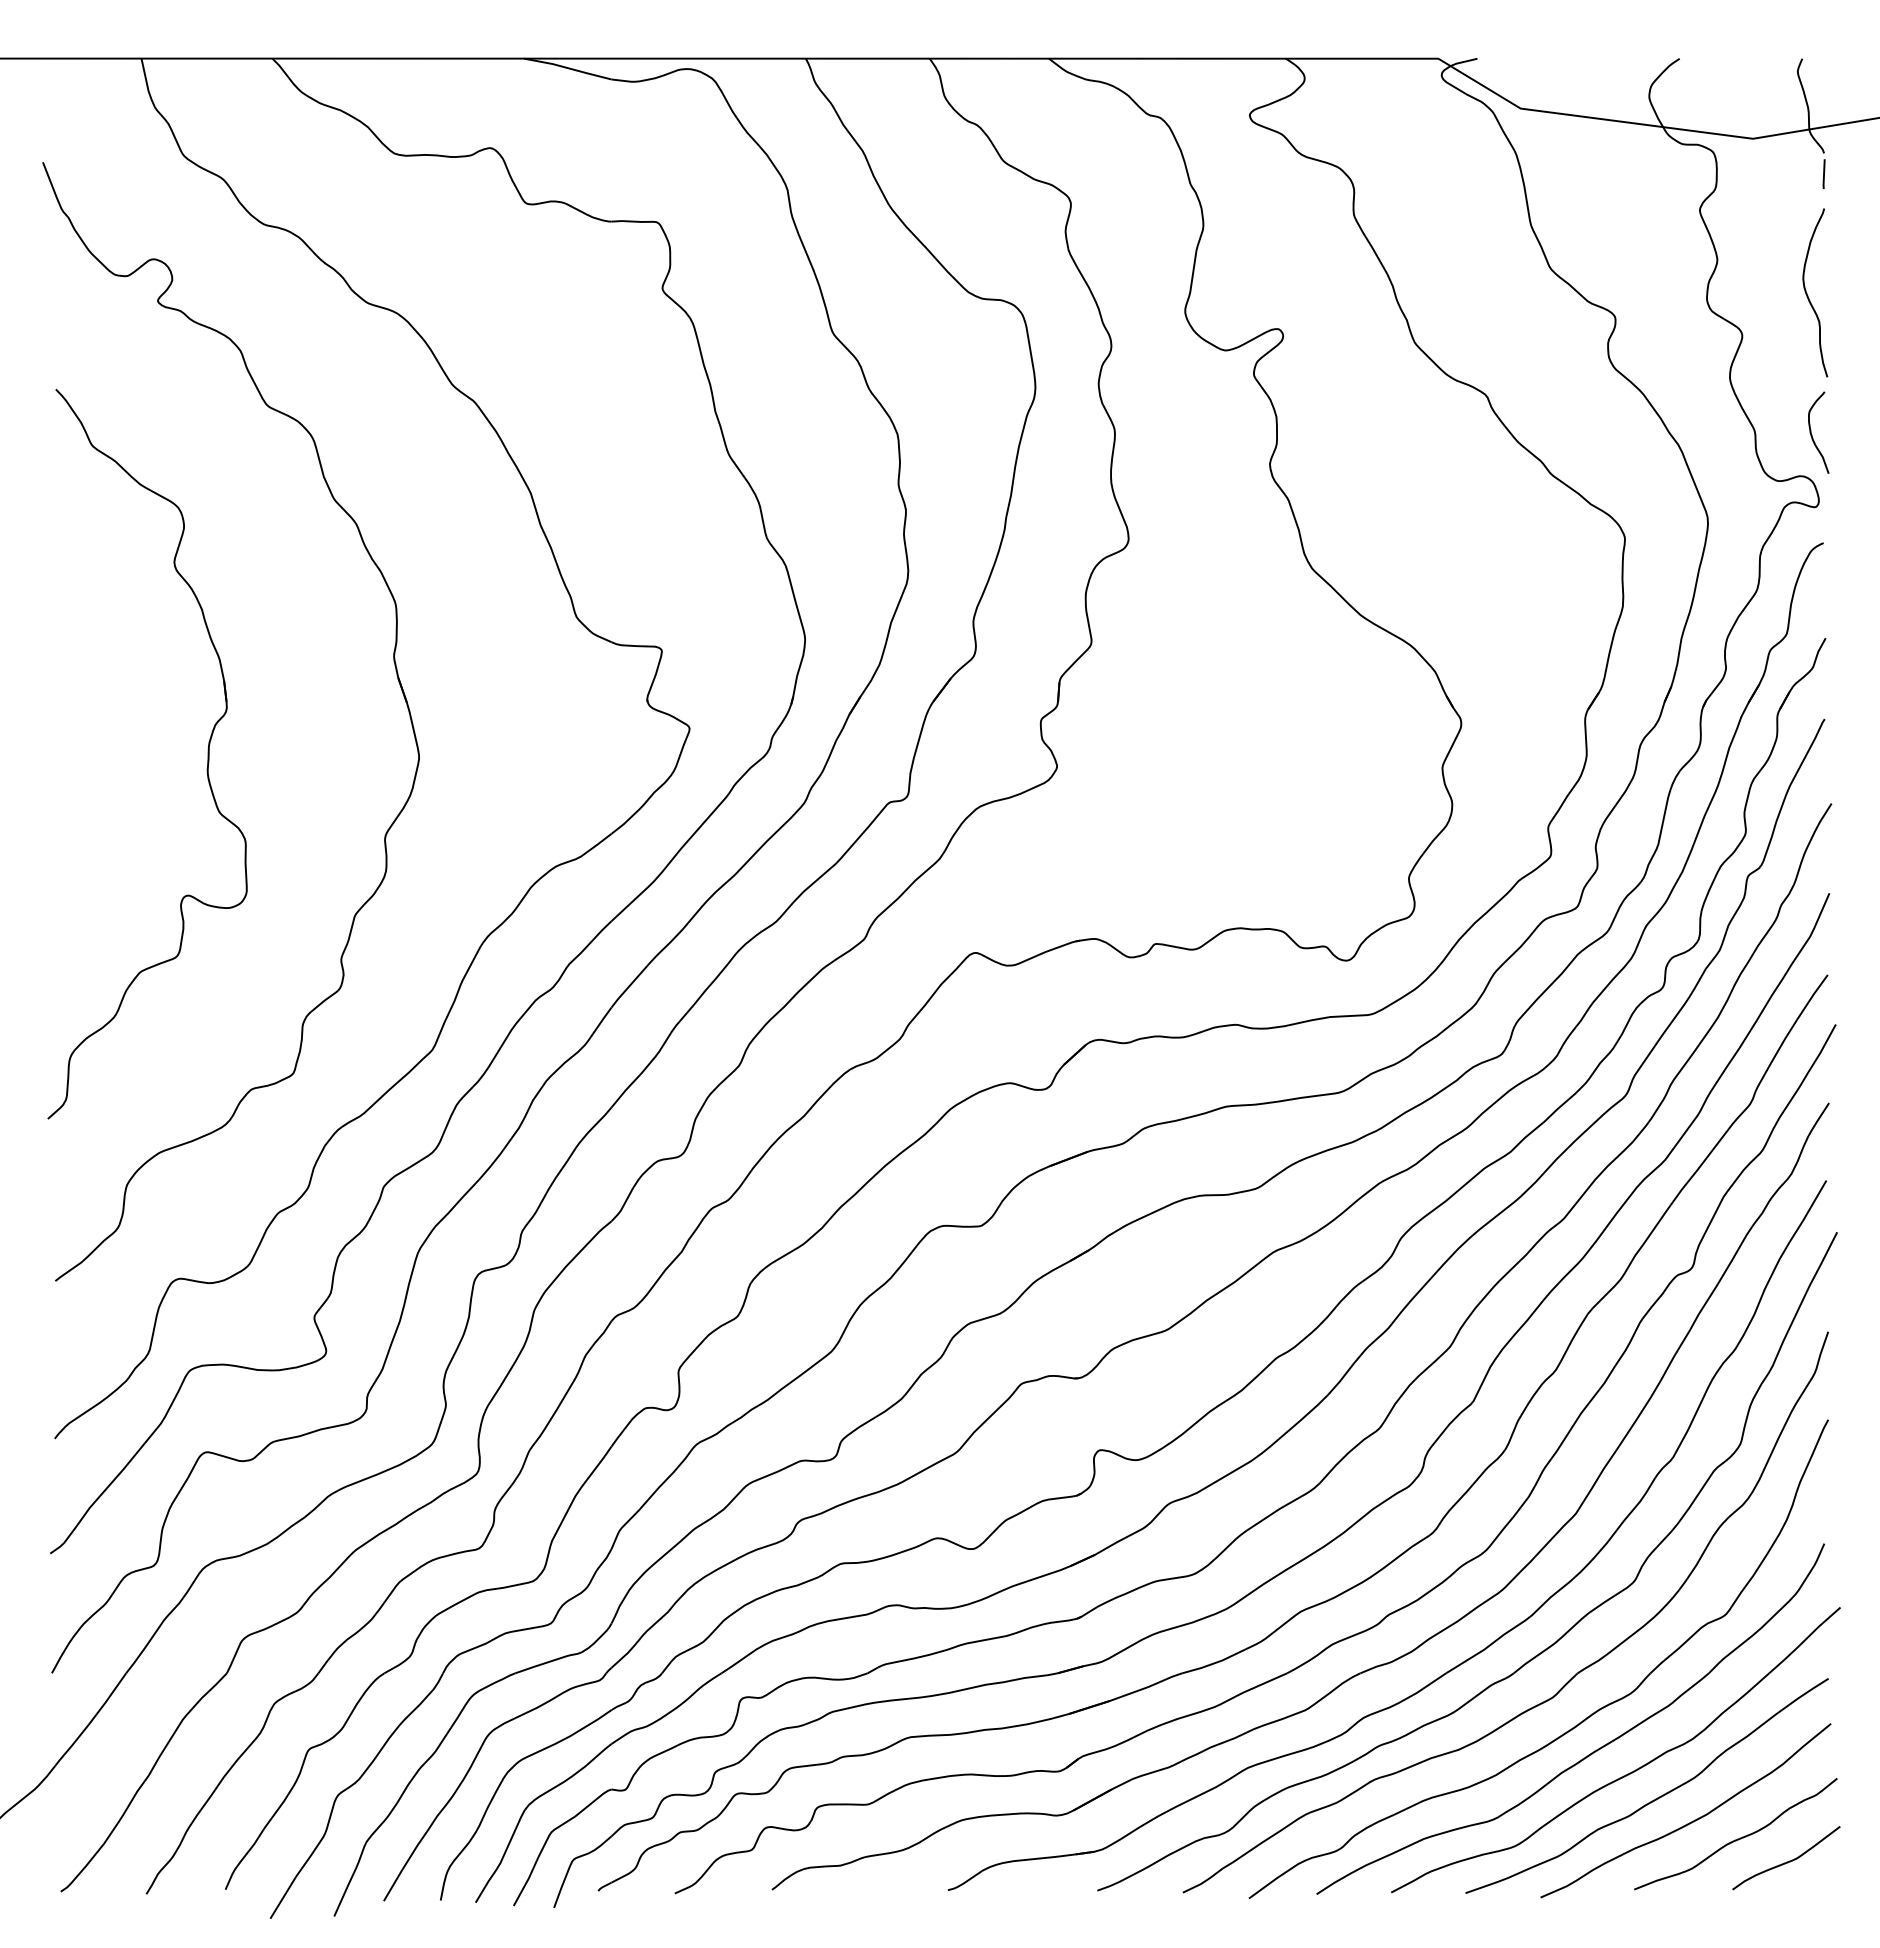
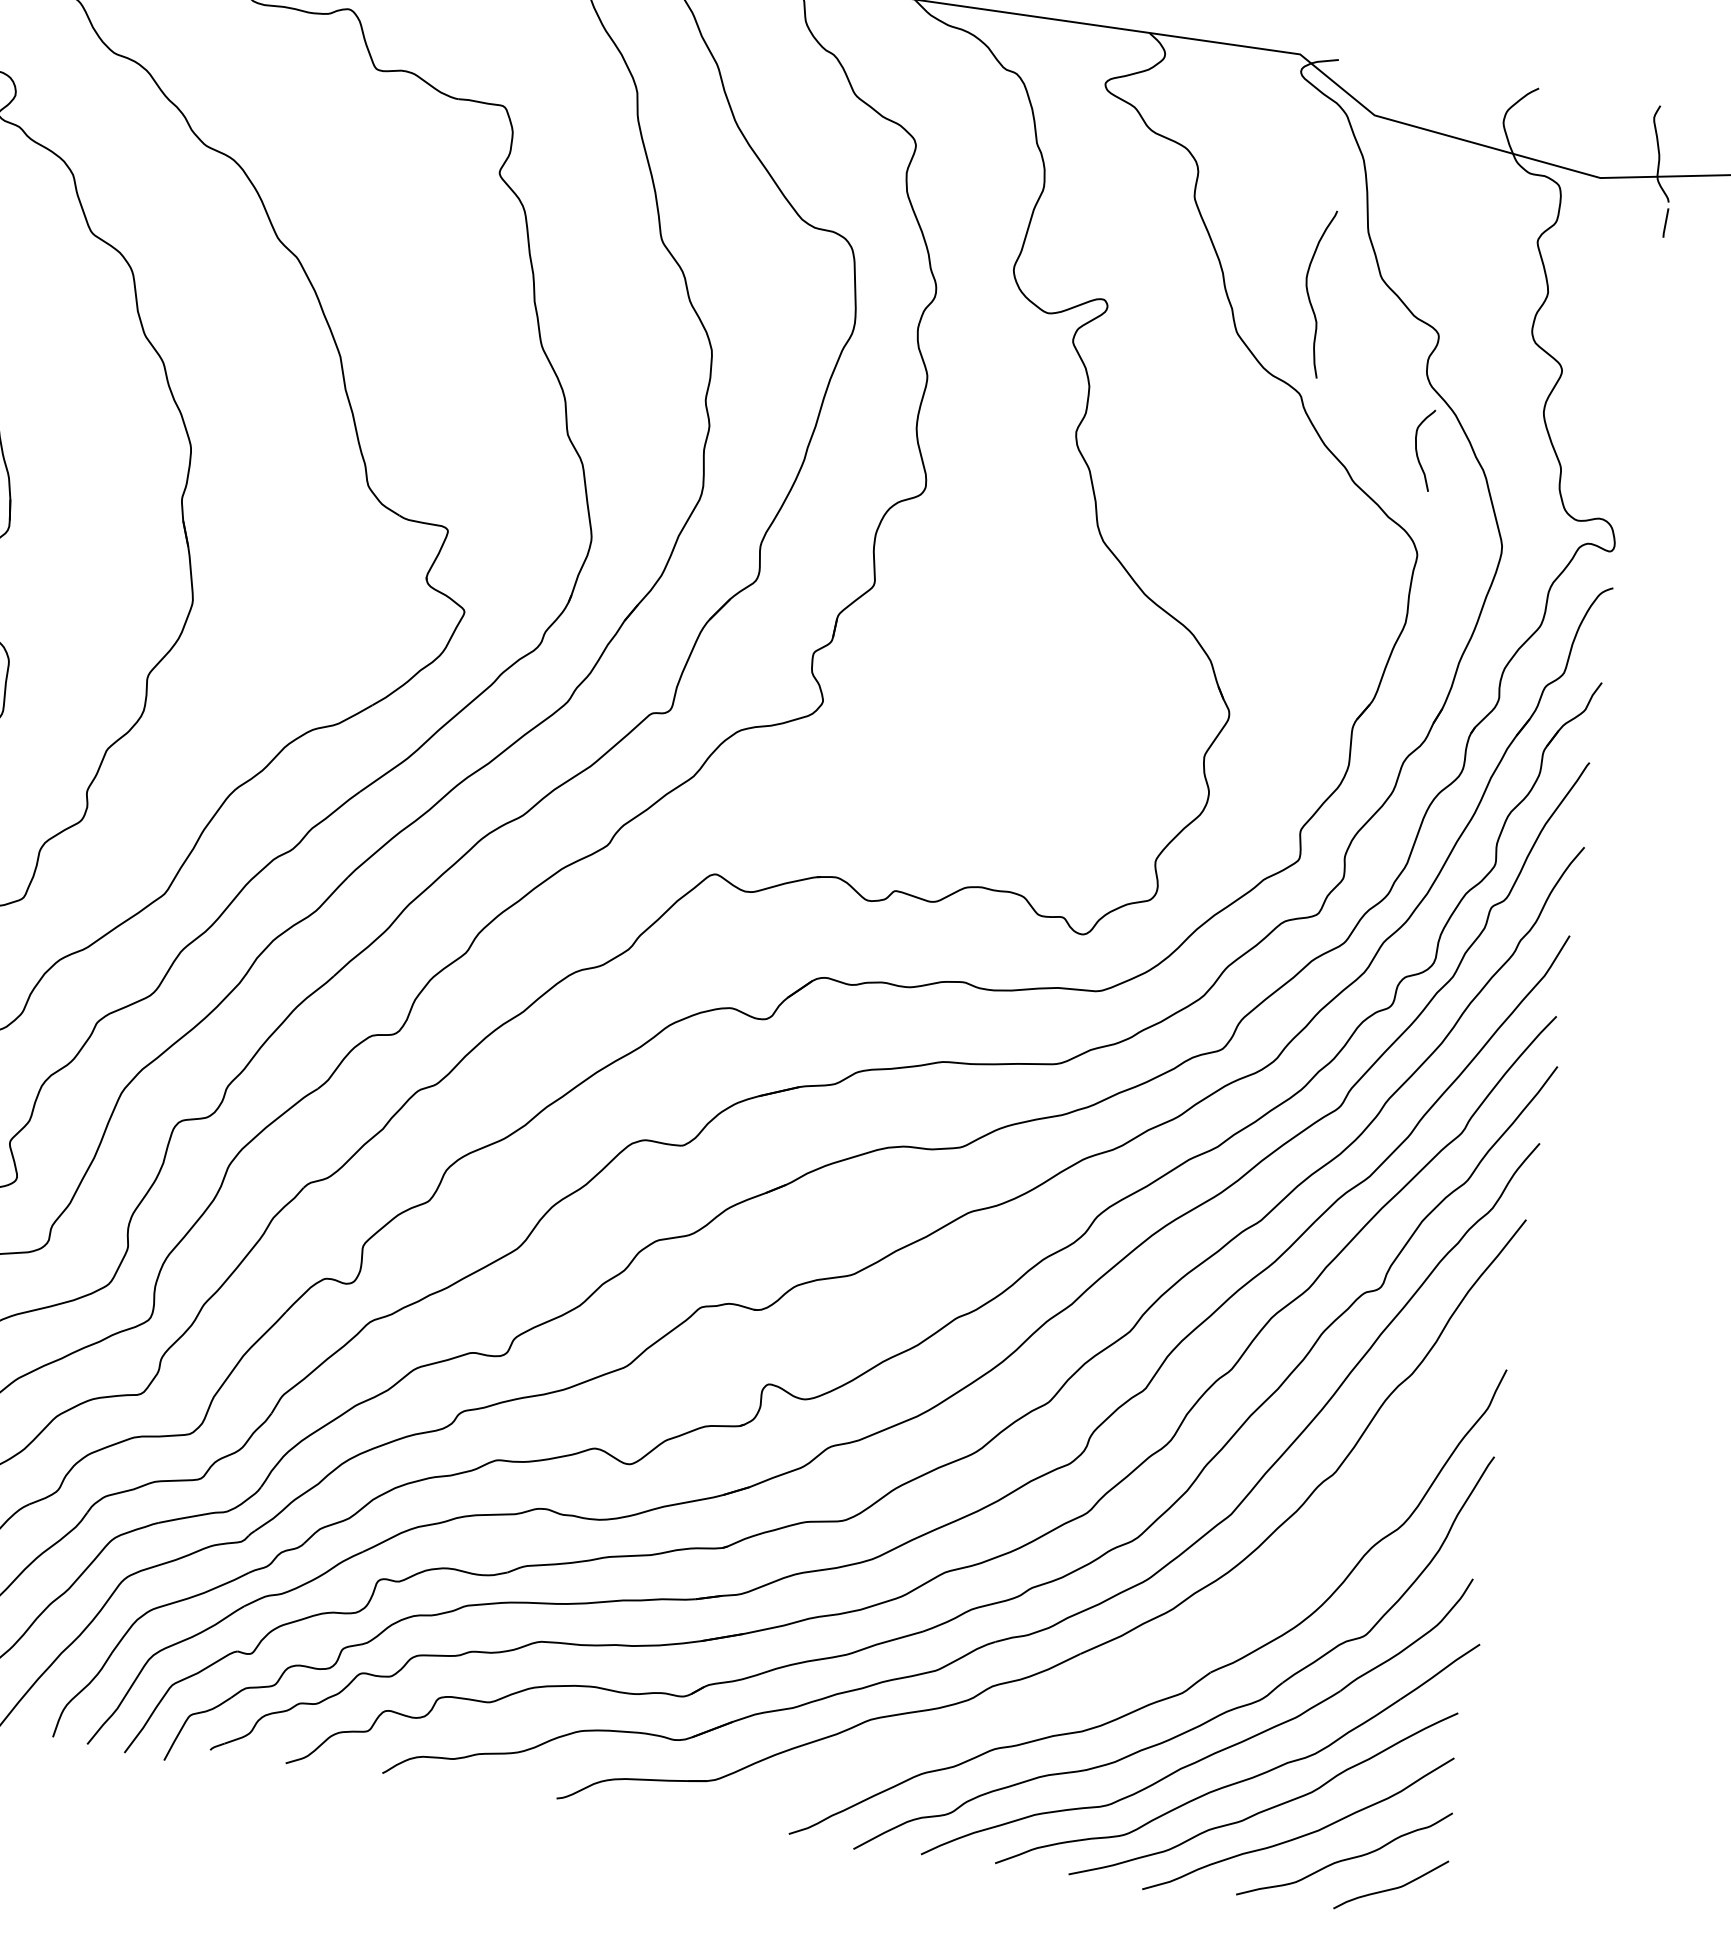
curve: (1808, 295) -> (1309, 294), moved
curve: (1812, 434) -> (1417, 450), moved
part: (1532, 1657) -> (1168, 1650), removed

